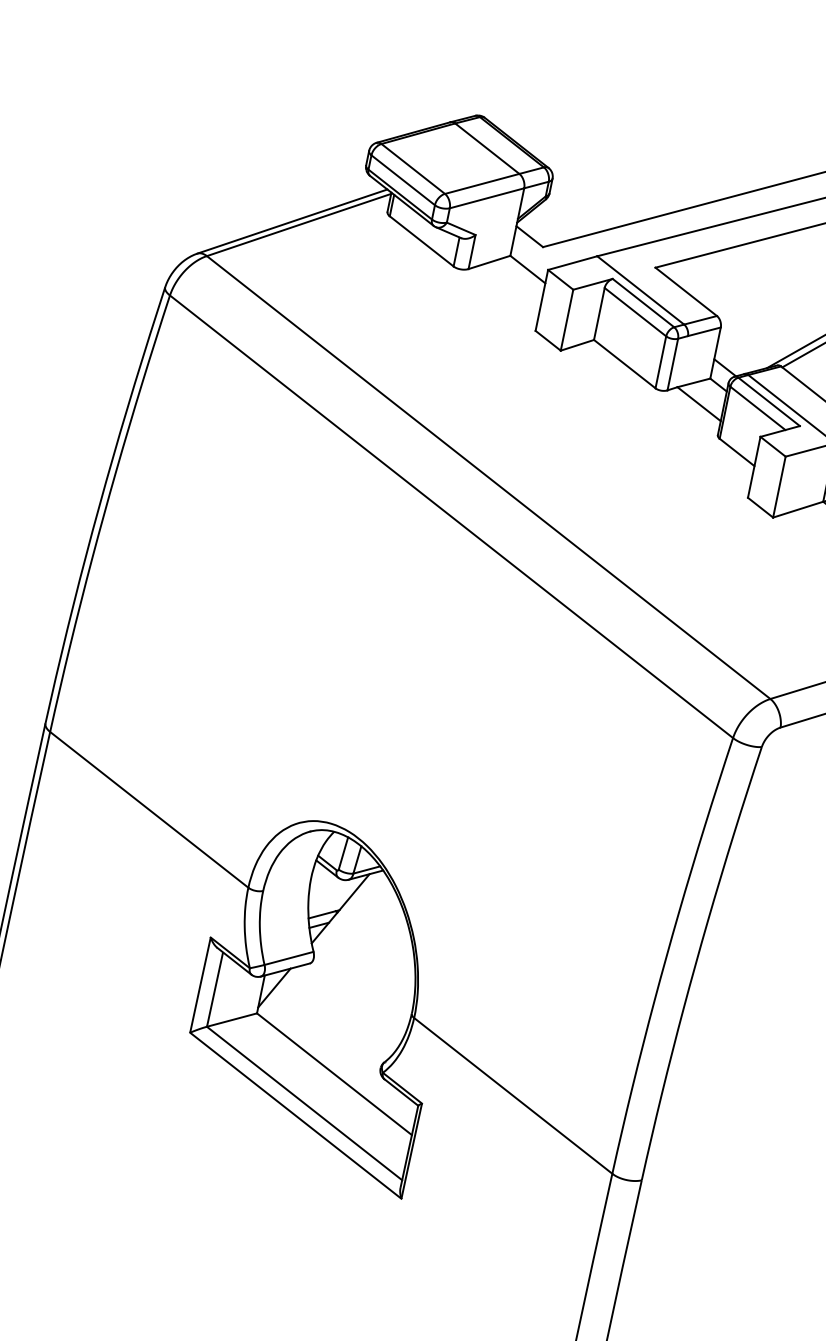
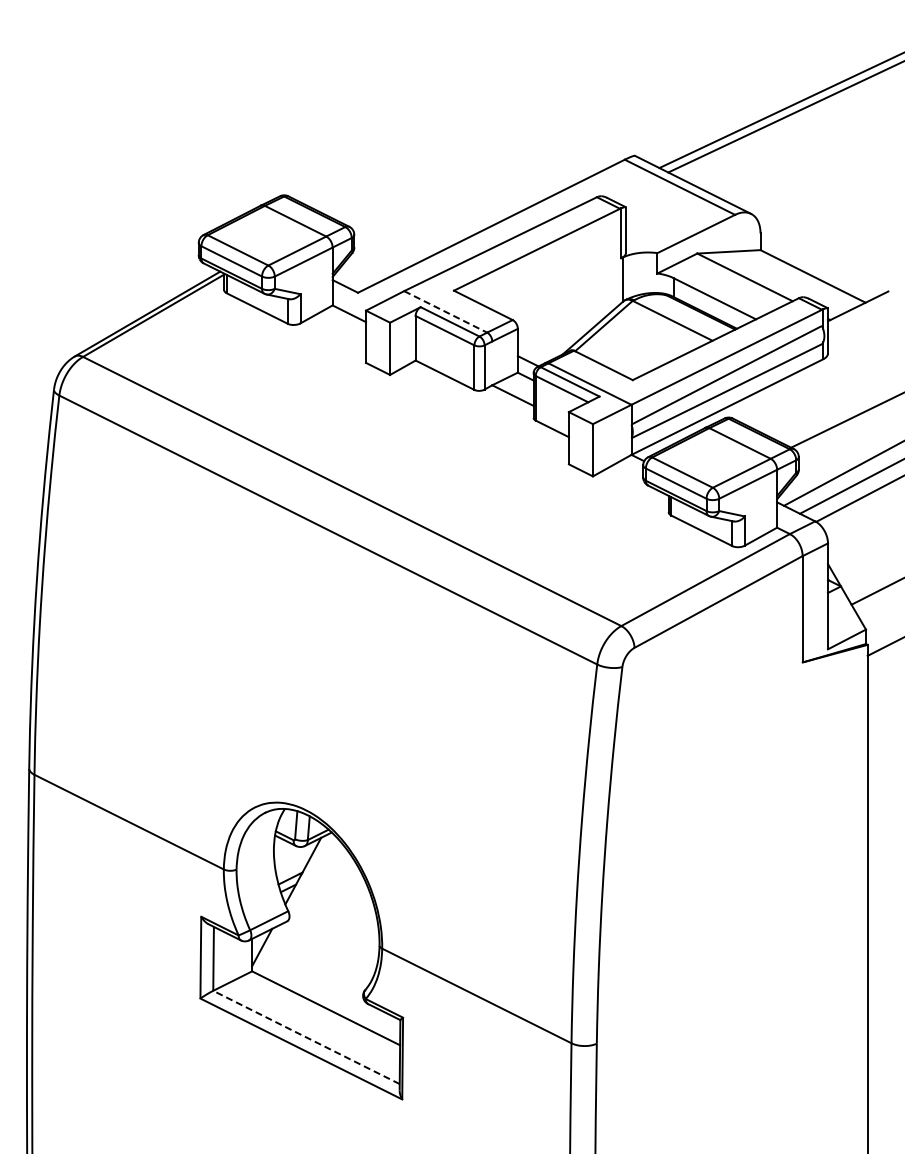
line: (641, 291) -> (446, 312), solid -> dashed
line: (304, 1103) -> (306, 1037), solid -> dashed

